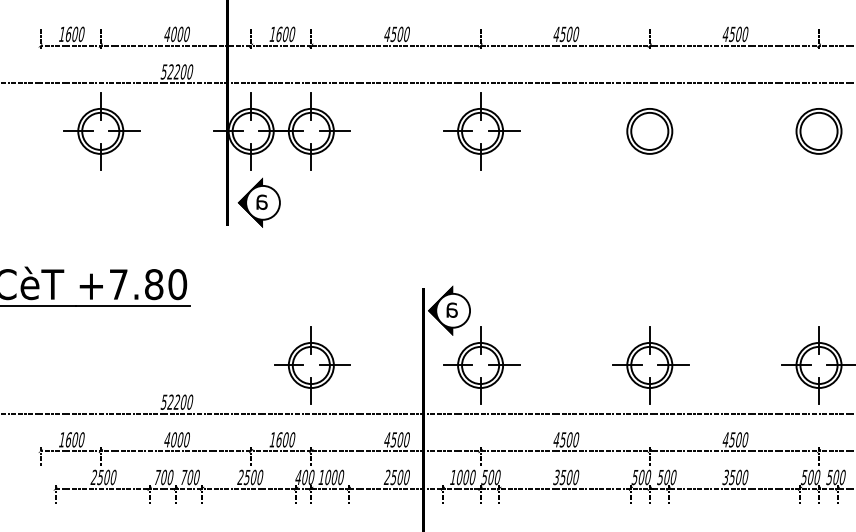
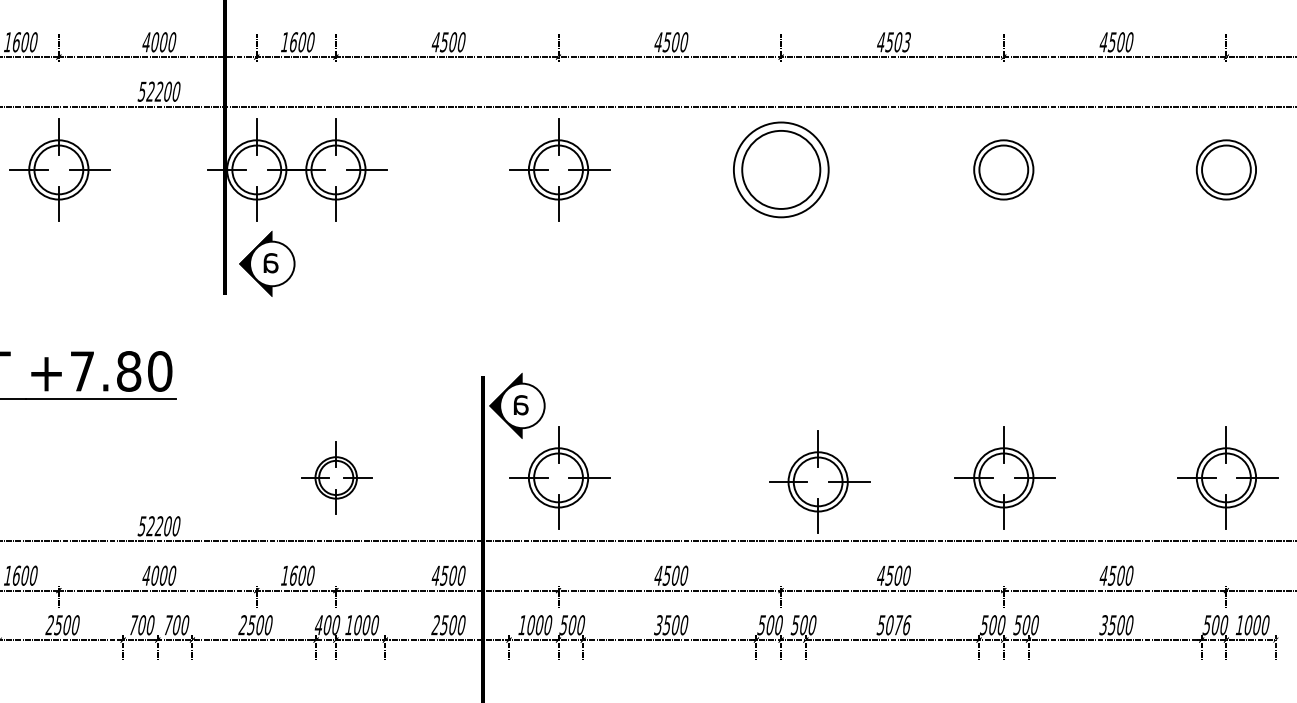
text: (745, 34) -> (906, 42), 4500 -> 4503
part: (649, 131) -> (780, 169), size x1.6
part: (311, 365) -> (336, 477), size x0.7
part: (650, 365) -> (819, 481), moved
text: (735, 477) -> (894, 625), 3500 -> 5076

